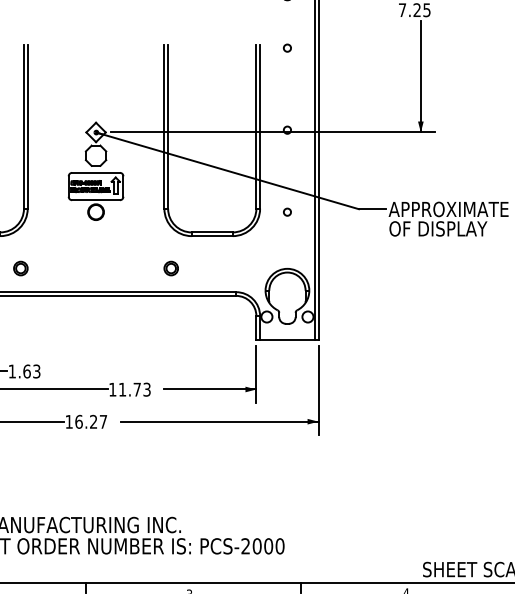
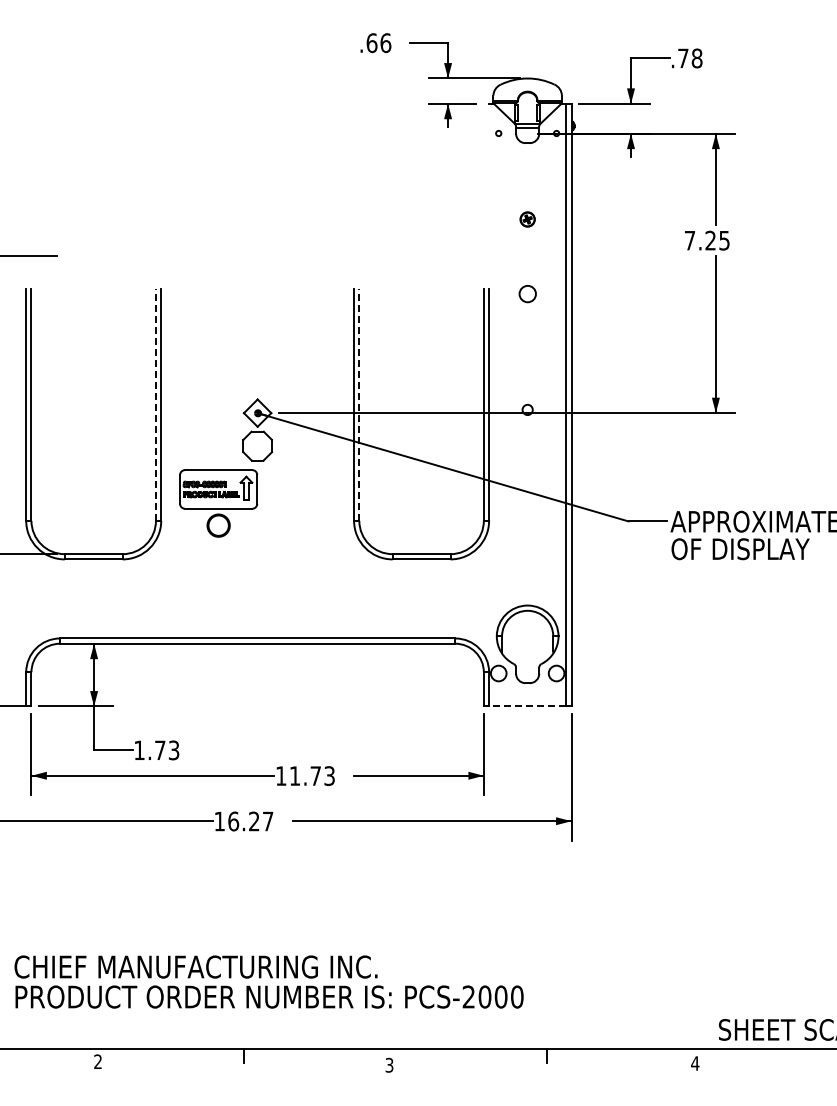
circle: (287, 48) -> (527, 294), size x1.6
line: (23, 127) -> (155, 405), solid -> dashed
line: (168, 127) -> (359, 405), solid -> dashed
part: (95, 196) -> (218, 503), moved
circle: (287, 212) -> (527, 525), removed
part: (20, 268) -> (151, 604), removed
part: (171, 268) -> (363, 604), removed
line: (287, 340) -> (527, 706), solid -> dashed
text: (27, 371) -> (160, 750), 1.63 -> 1.73

